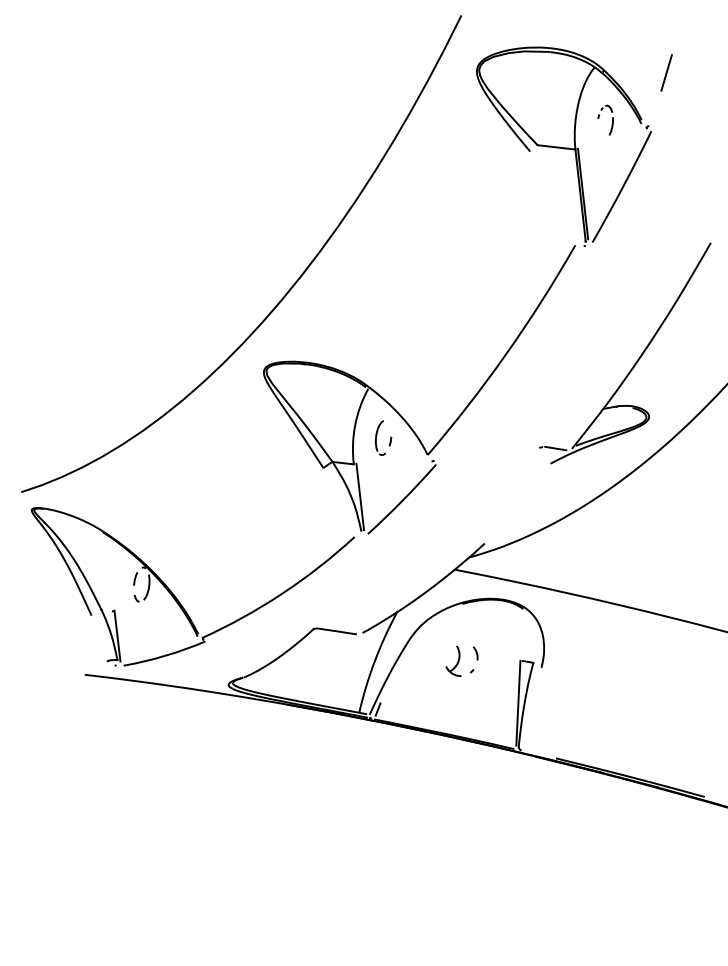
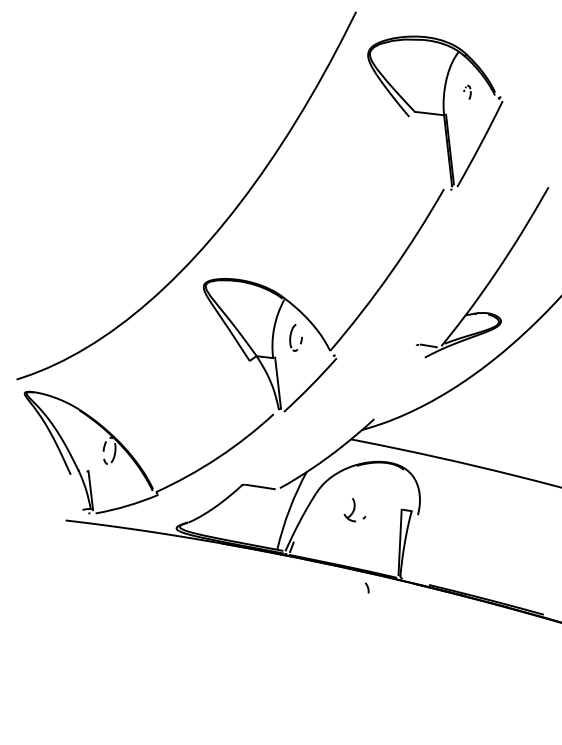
line: (666, 72) -> (514, 55), removed
part: (605, 120) -> (467, 92), size x0.6
line: (474, 651) -> (366, 586), moved

